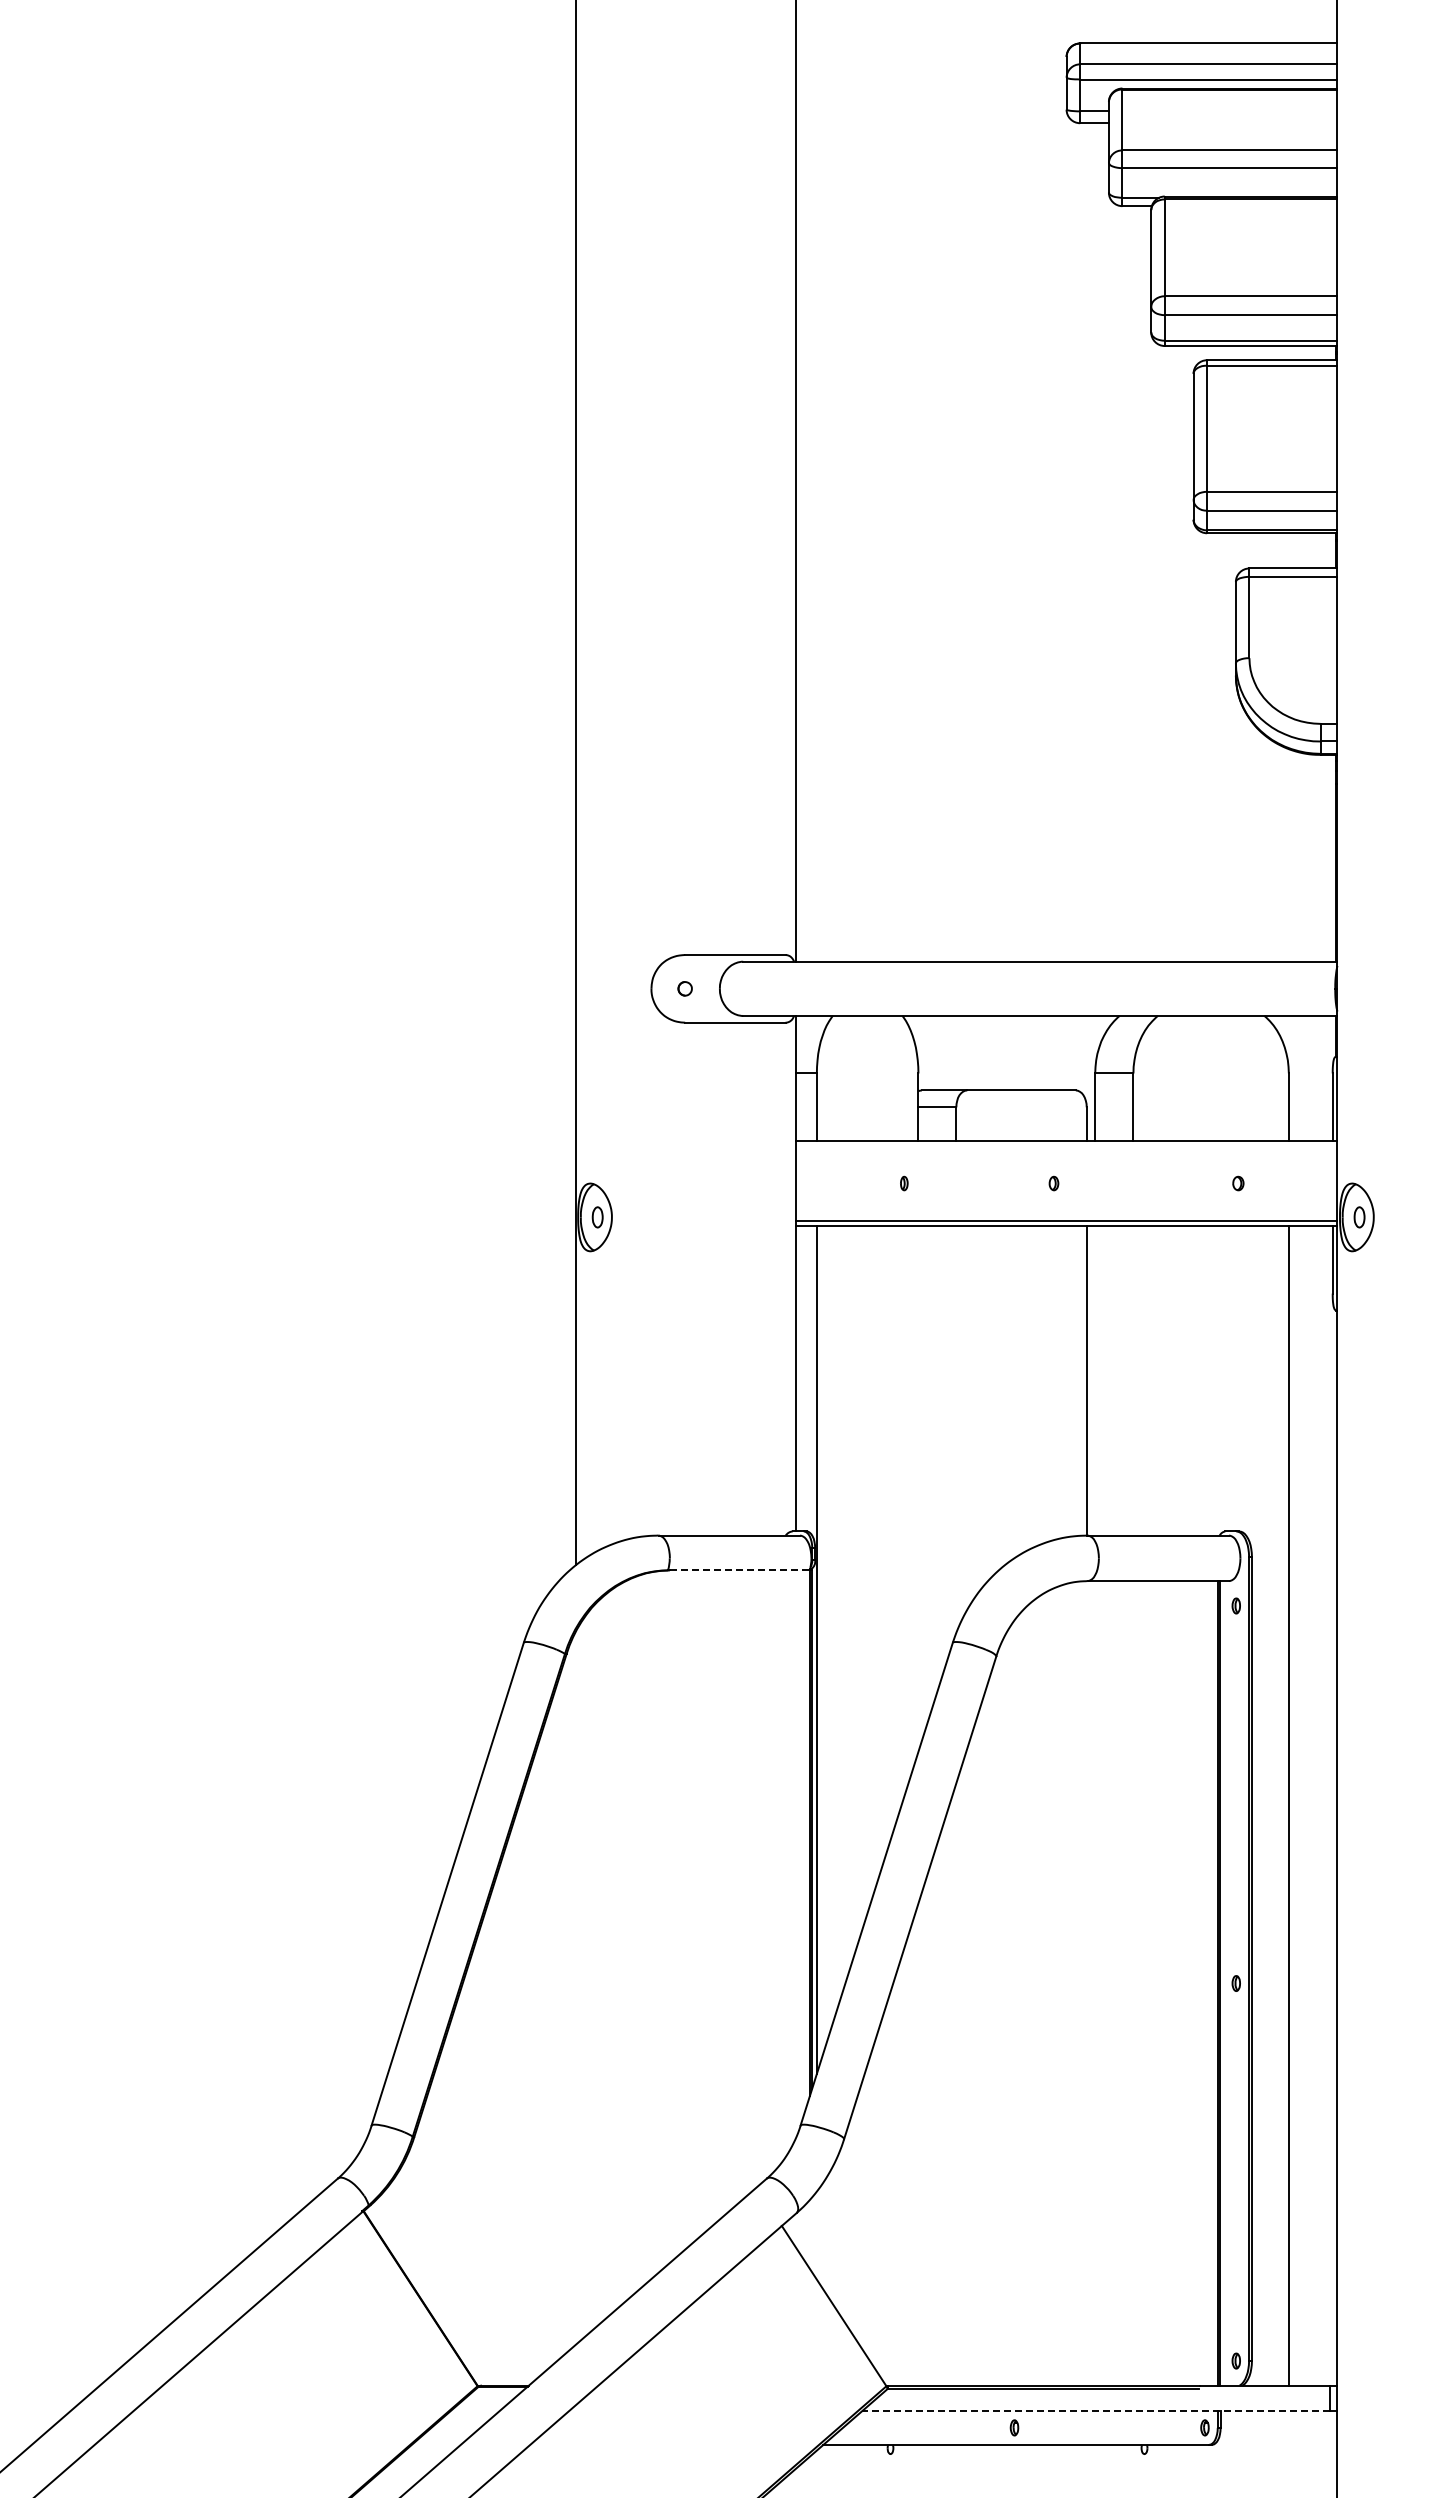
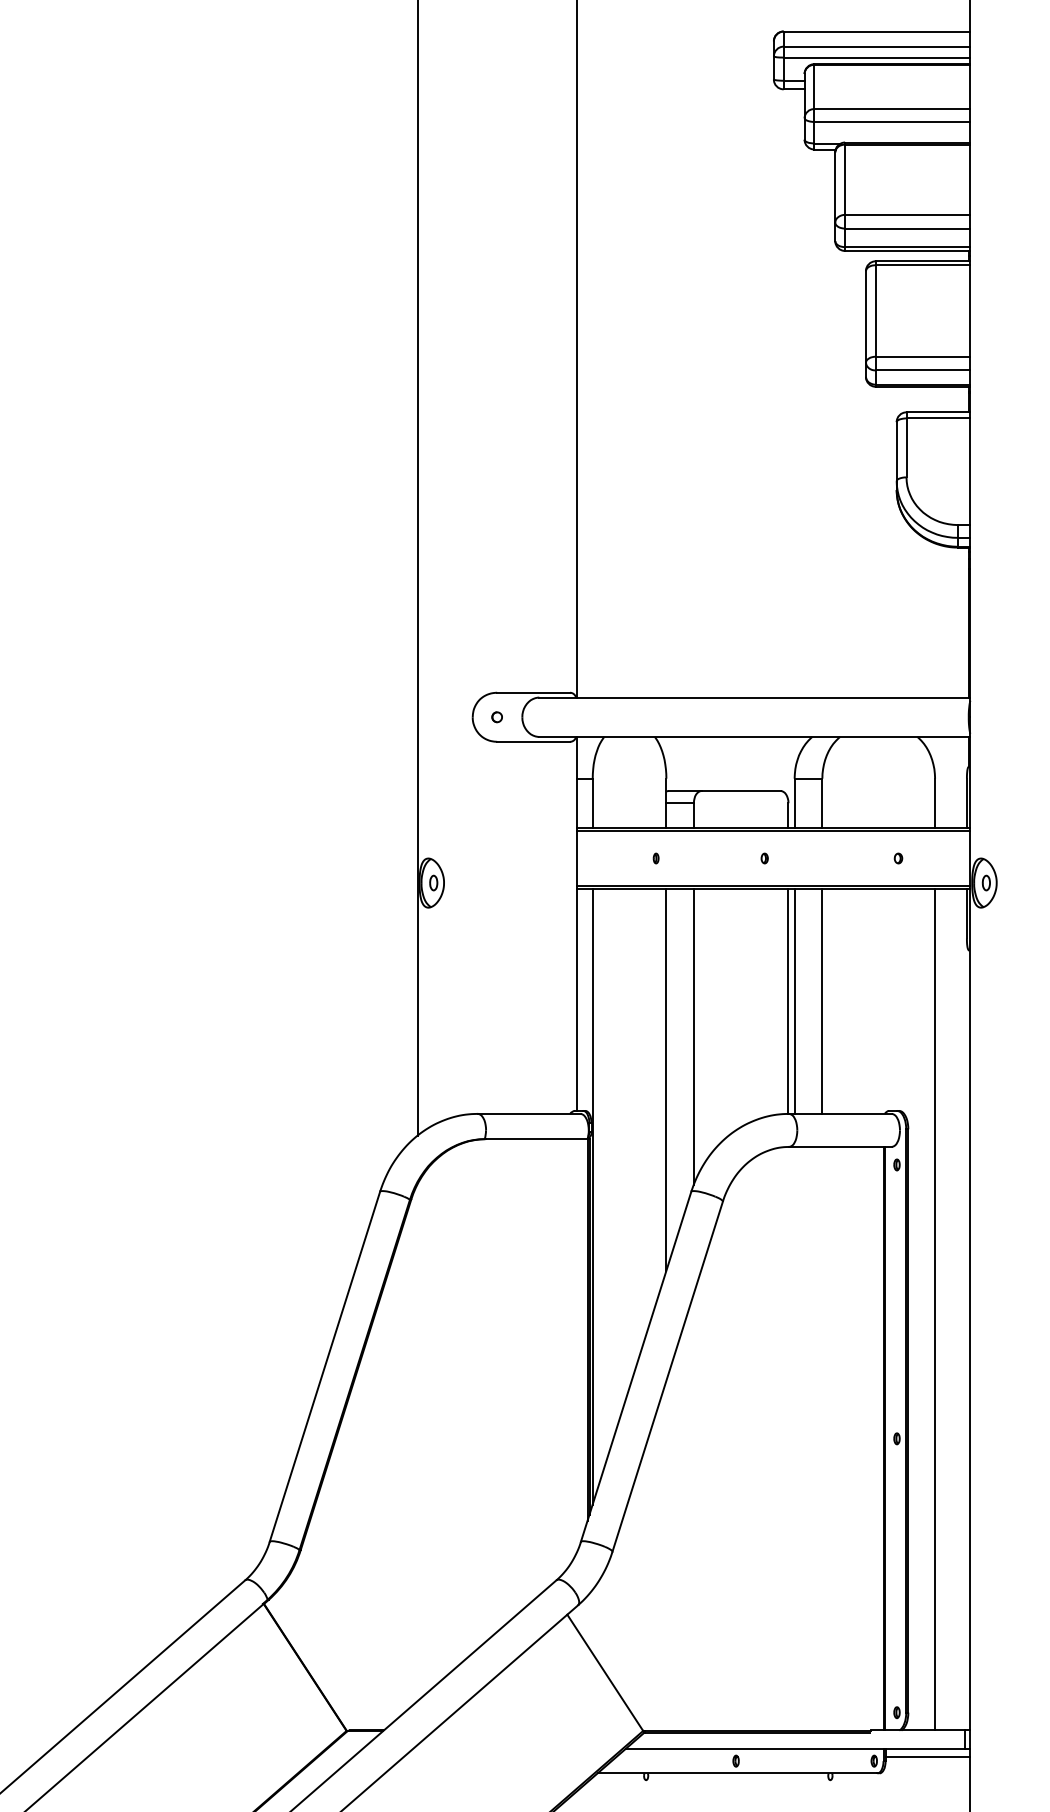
line: (1066, 1146) -> (773, 831), added
line: (1095, 1380) -> (794, 1001), added
line: (1133, 1380) -> (822, 1001), added
line: (956, 1429) -> (694, 1036), added
line: (918, 1488) -> (666, 1079), added
line: (740, 1570) -> (537, 1139), dashed -> solid
line: (1096, 2410) -> (795, 1748), dashed -> solid
line: (1278, 2422) -> (927, 1757), added

